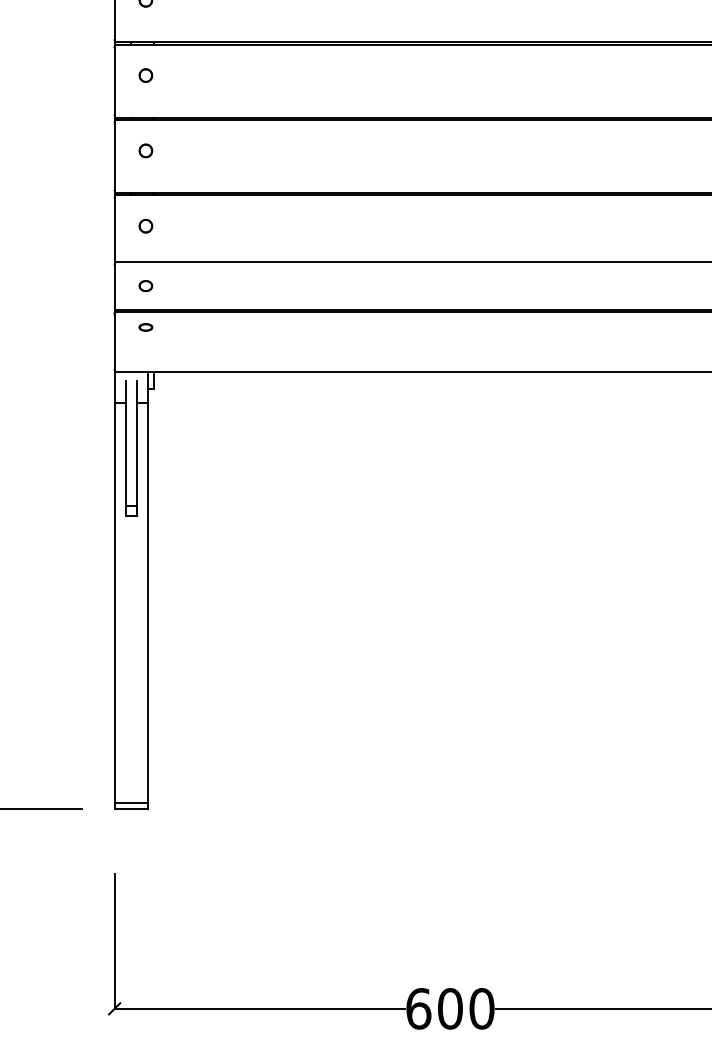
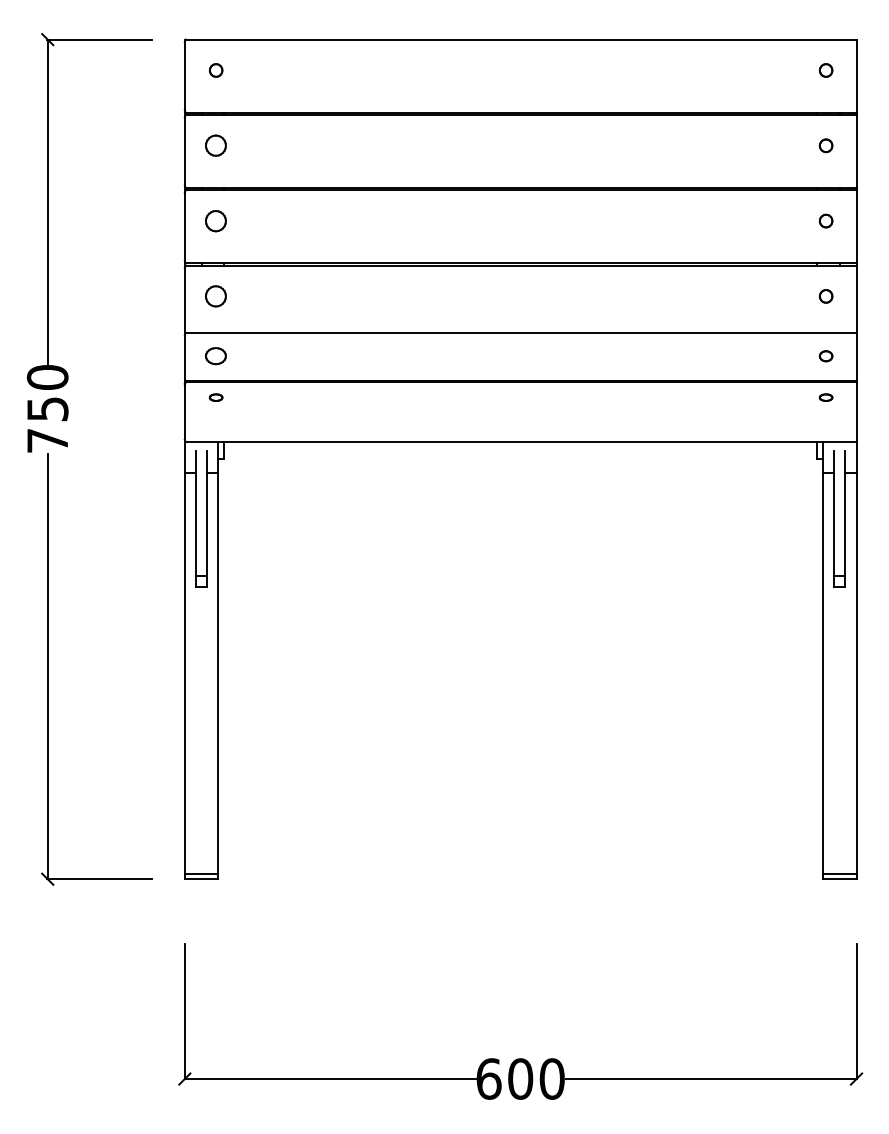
part: (146, 75) -> (216, 145), size x1.6
part: (146, 150) -> (216, 220), size x1.6
part: (146, 226) -> (216, 296), size x1.6
part: (146, 286) -> (216, 356), size x1.6

